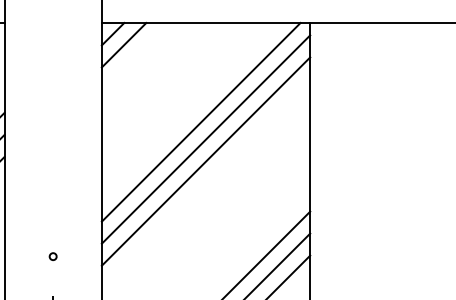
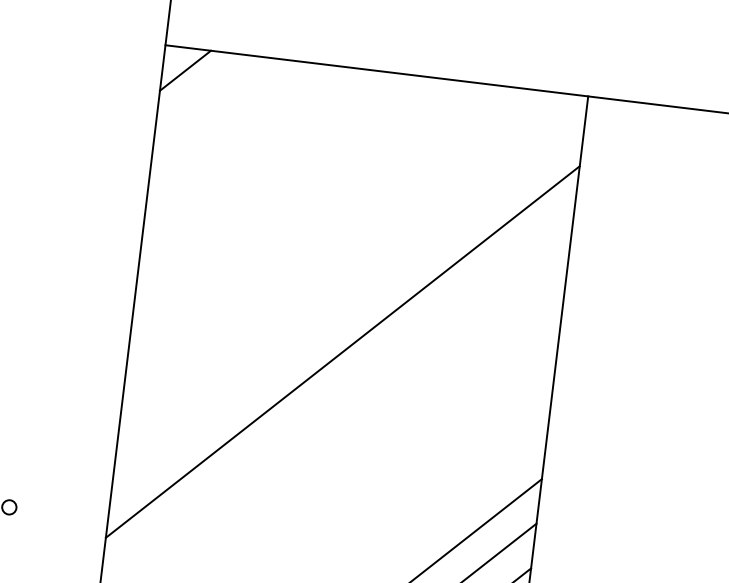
line: (123, 45) -> (203, 96), removed
line: (200, 122) -> (341, 271), removed
line: (205, 139) -> (347, 307), removed

